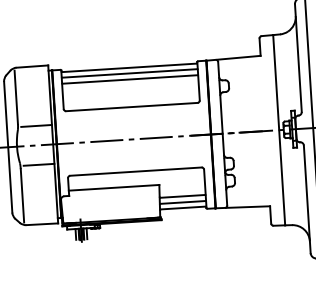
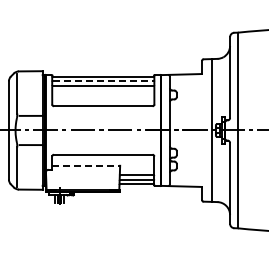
line: (130, 74) -> (103, 81), solid -> dashed
line: (114, 187) -> (86, 165), solid -> dashed

